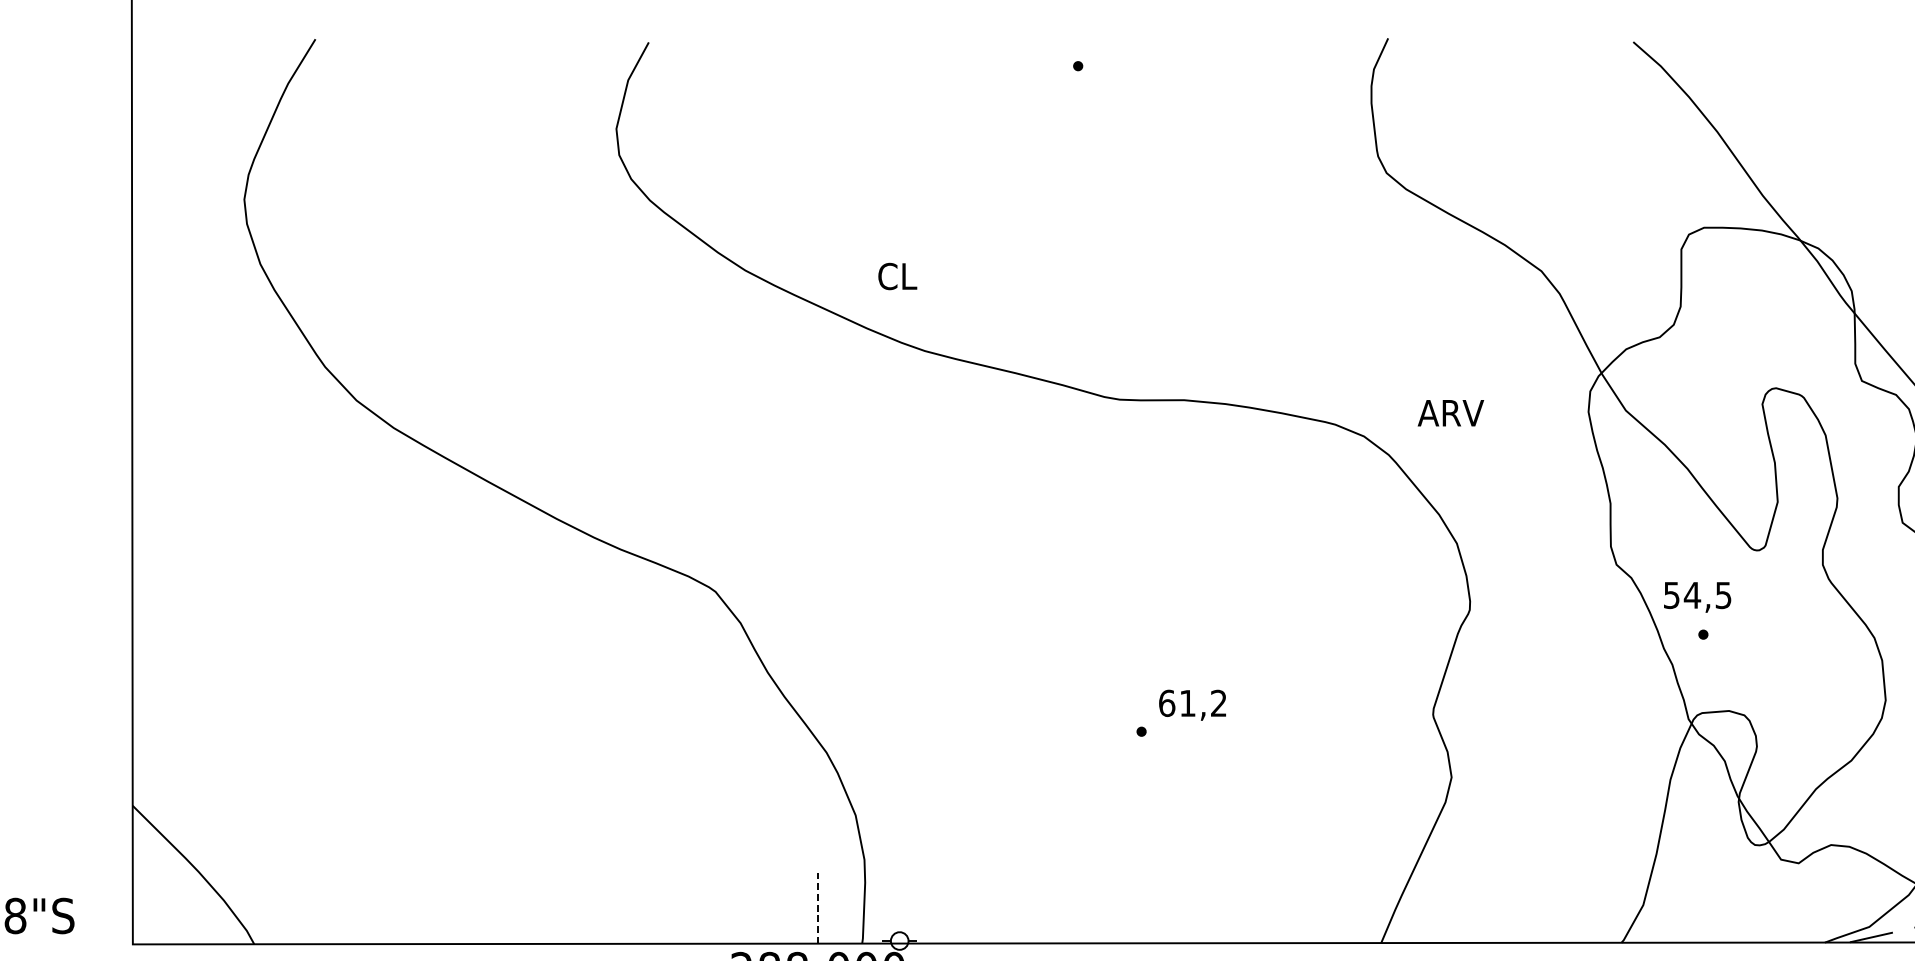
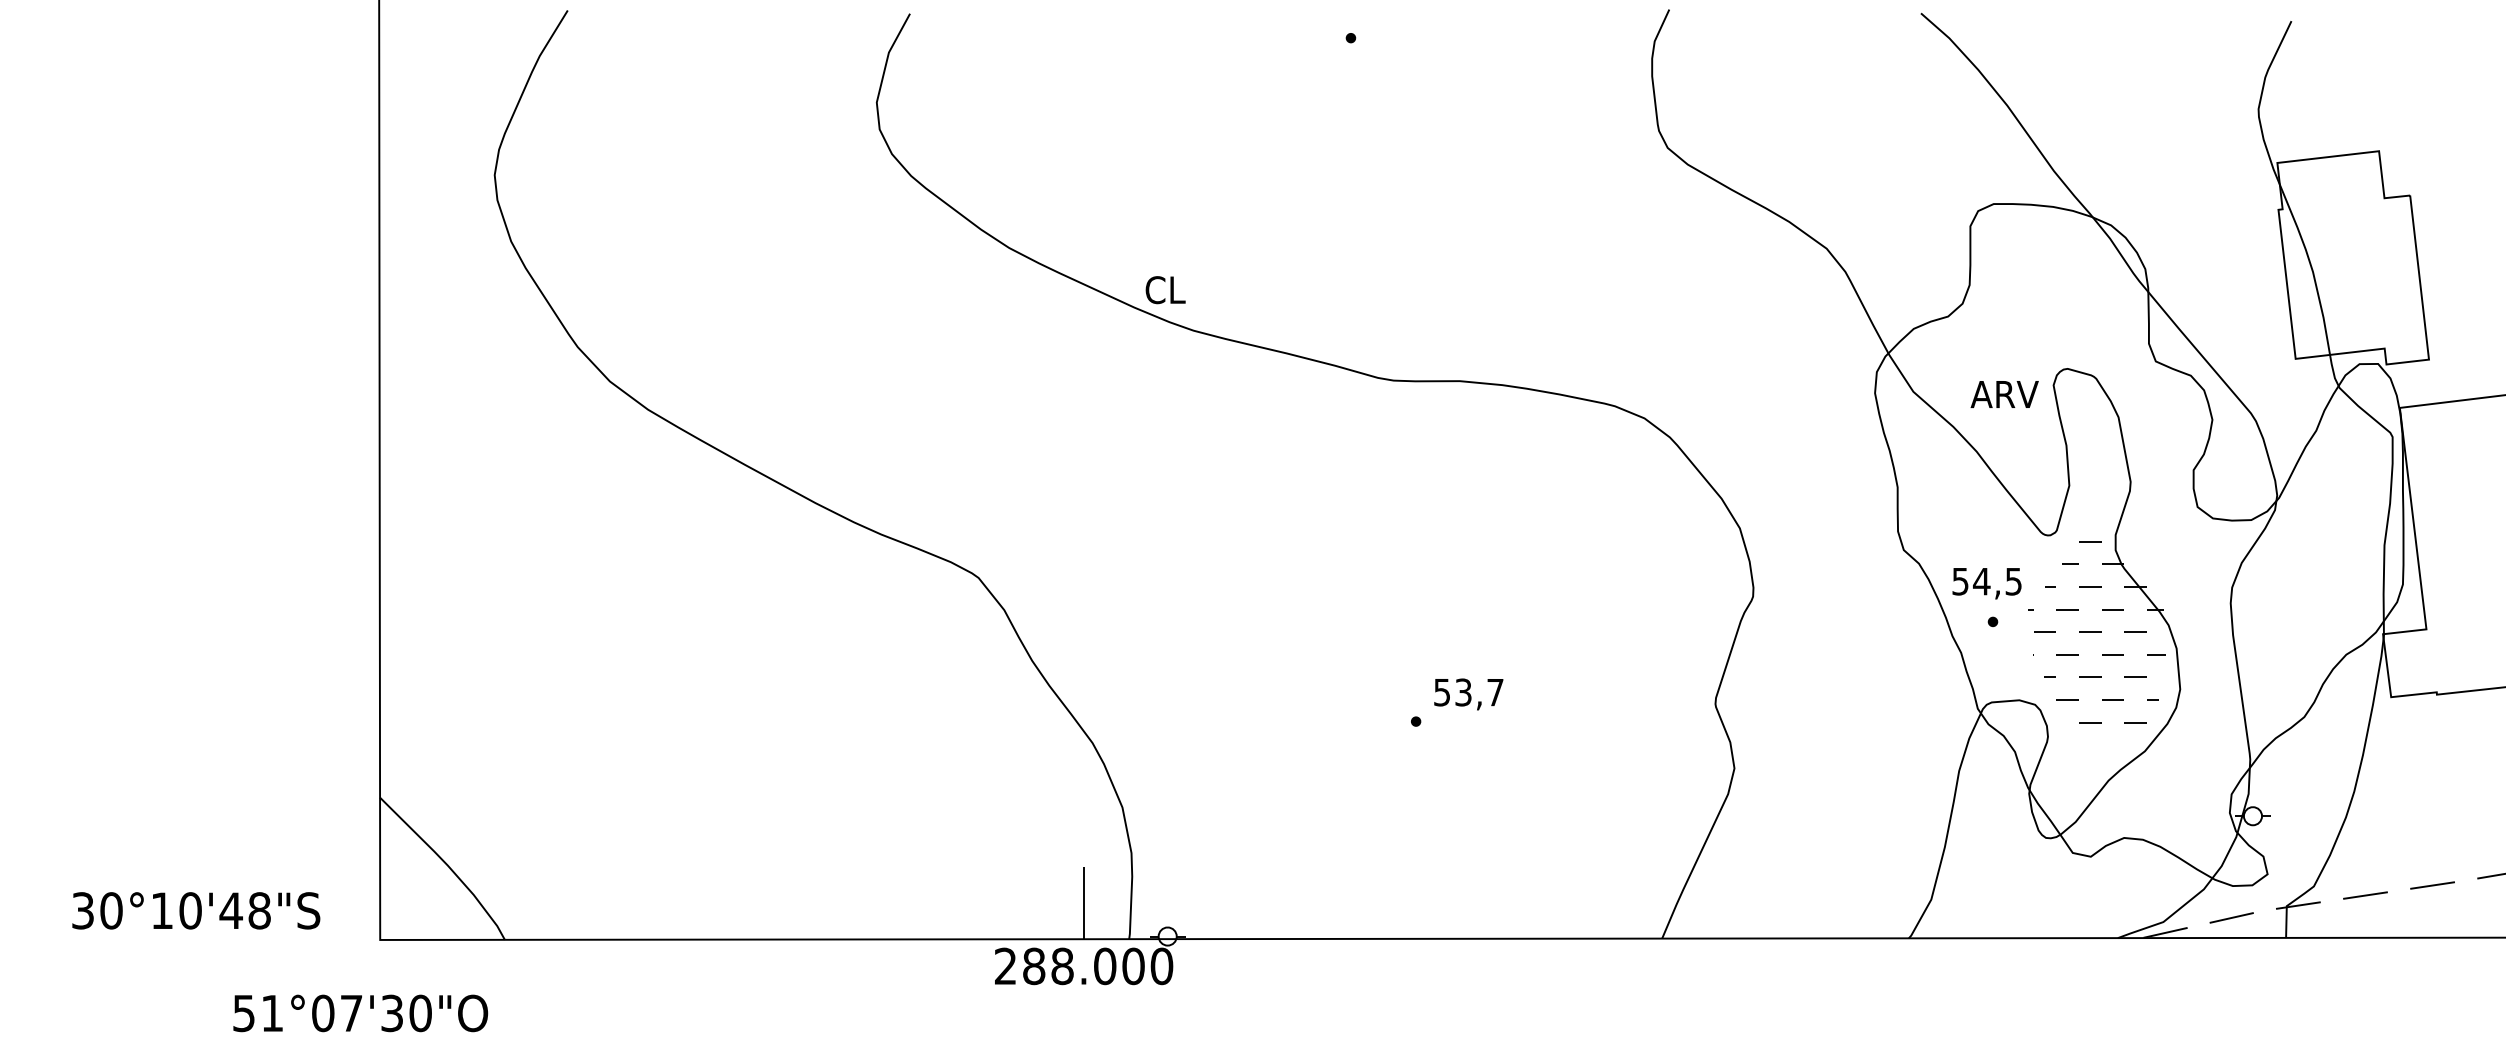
text: (897, 276) -> (1165, 290), moved
text: (1450, 413) -> (2004, 394), moved
hatch: (1804, 643) -> (2096, 631), added
text: (1192, 703) -> (1468, 692), 61,2 -> 53,7
line: (817, 907) -> (1083, 902), dashed -> solid

